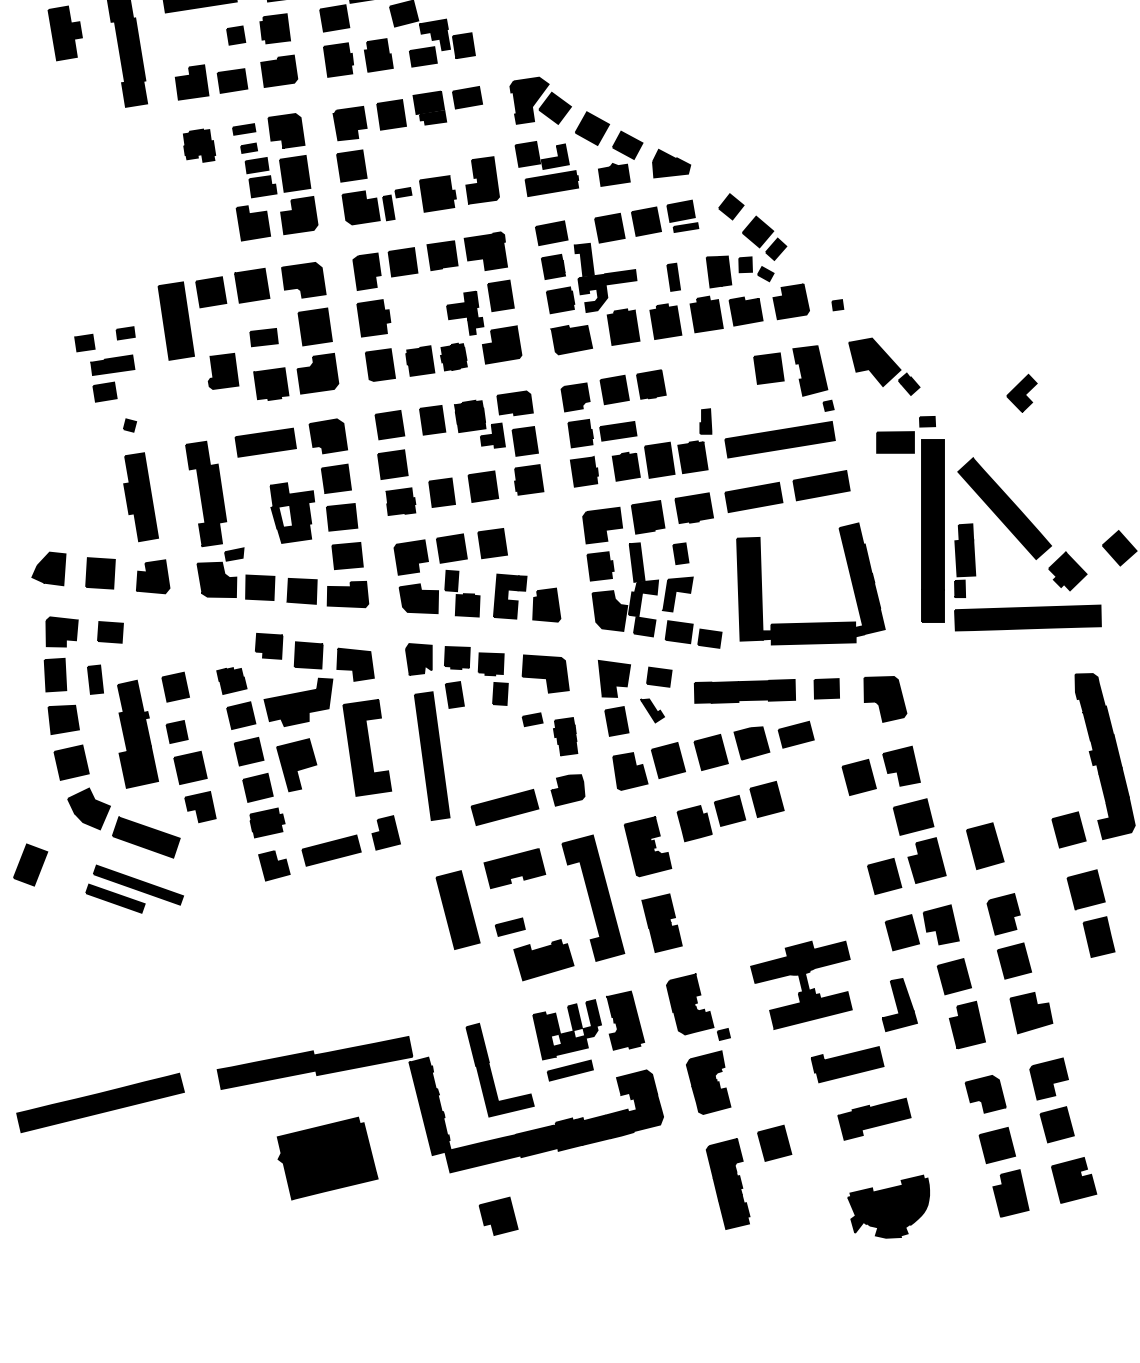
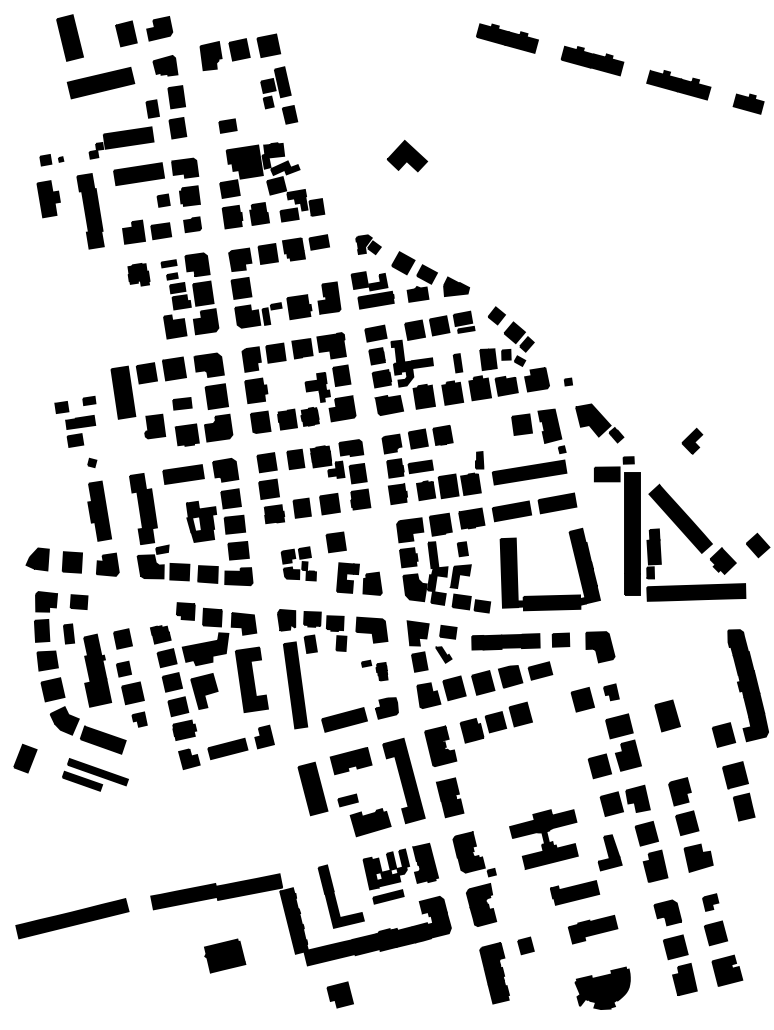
part: (279, 71) -> (192, 224), size x0.7
part: (540, 100) -> (368, 244), size x0.6
part: (436, 574) -> (298, 563), size x0.6
part: (549, 734) -> (374, 670), size x0.7
part: (901, 766) -> (611, 692), size x0.6
part: (200, 806) -> (139, 719), size x0.7
part: (985, 845) -> (667, 715), moved
part: (1049, 1078) -> (710, 902), size x0.6
part: (774, 1142) -> (525, 945), size x0.7
part: (326, 1157) -> (224, 955), size x0.6

